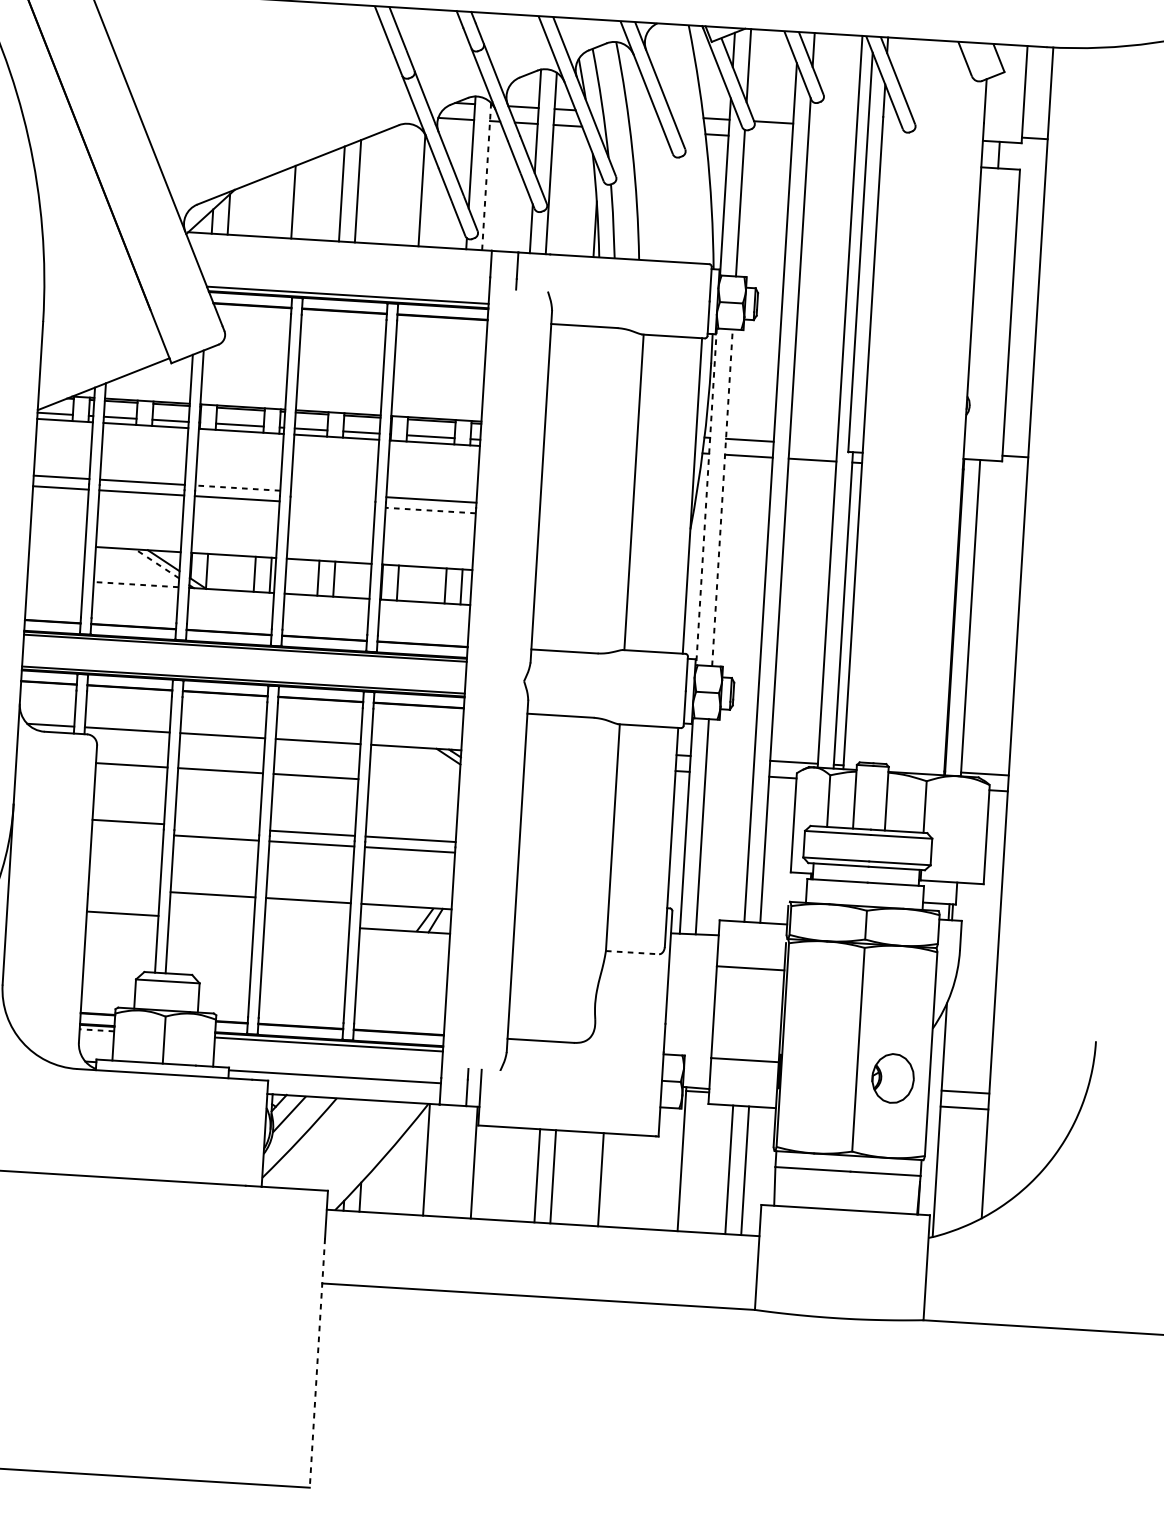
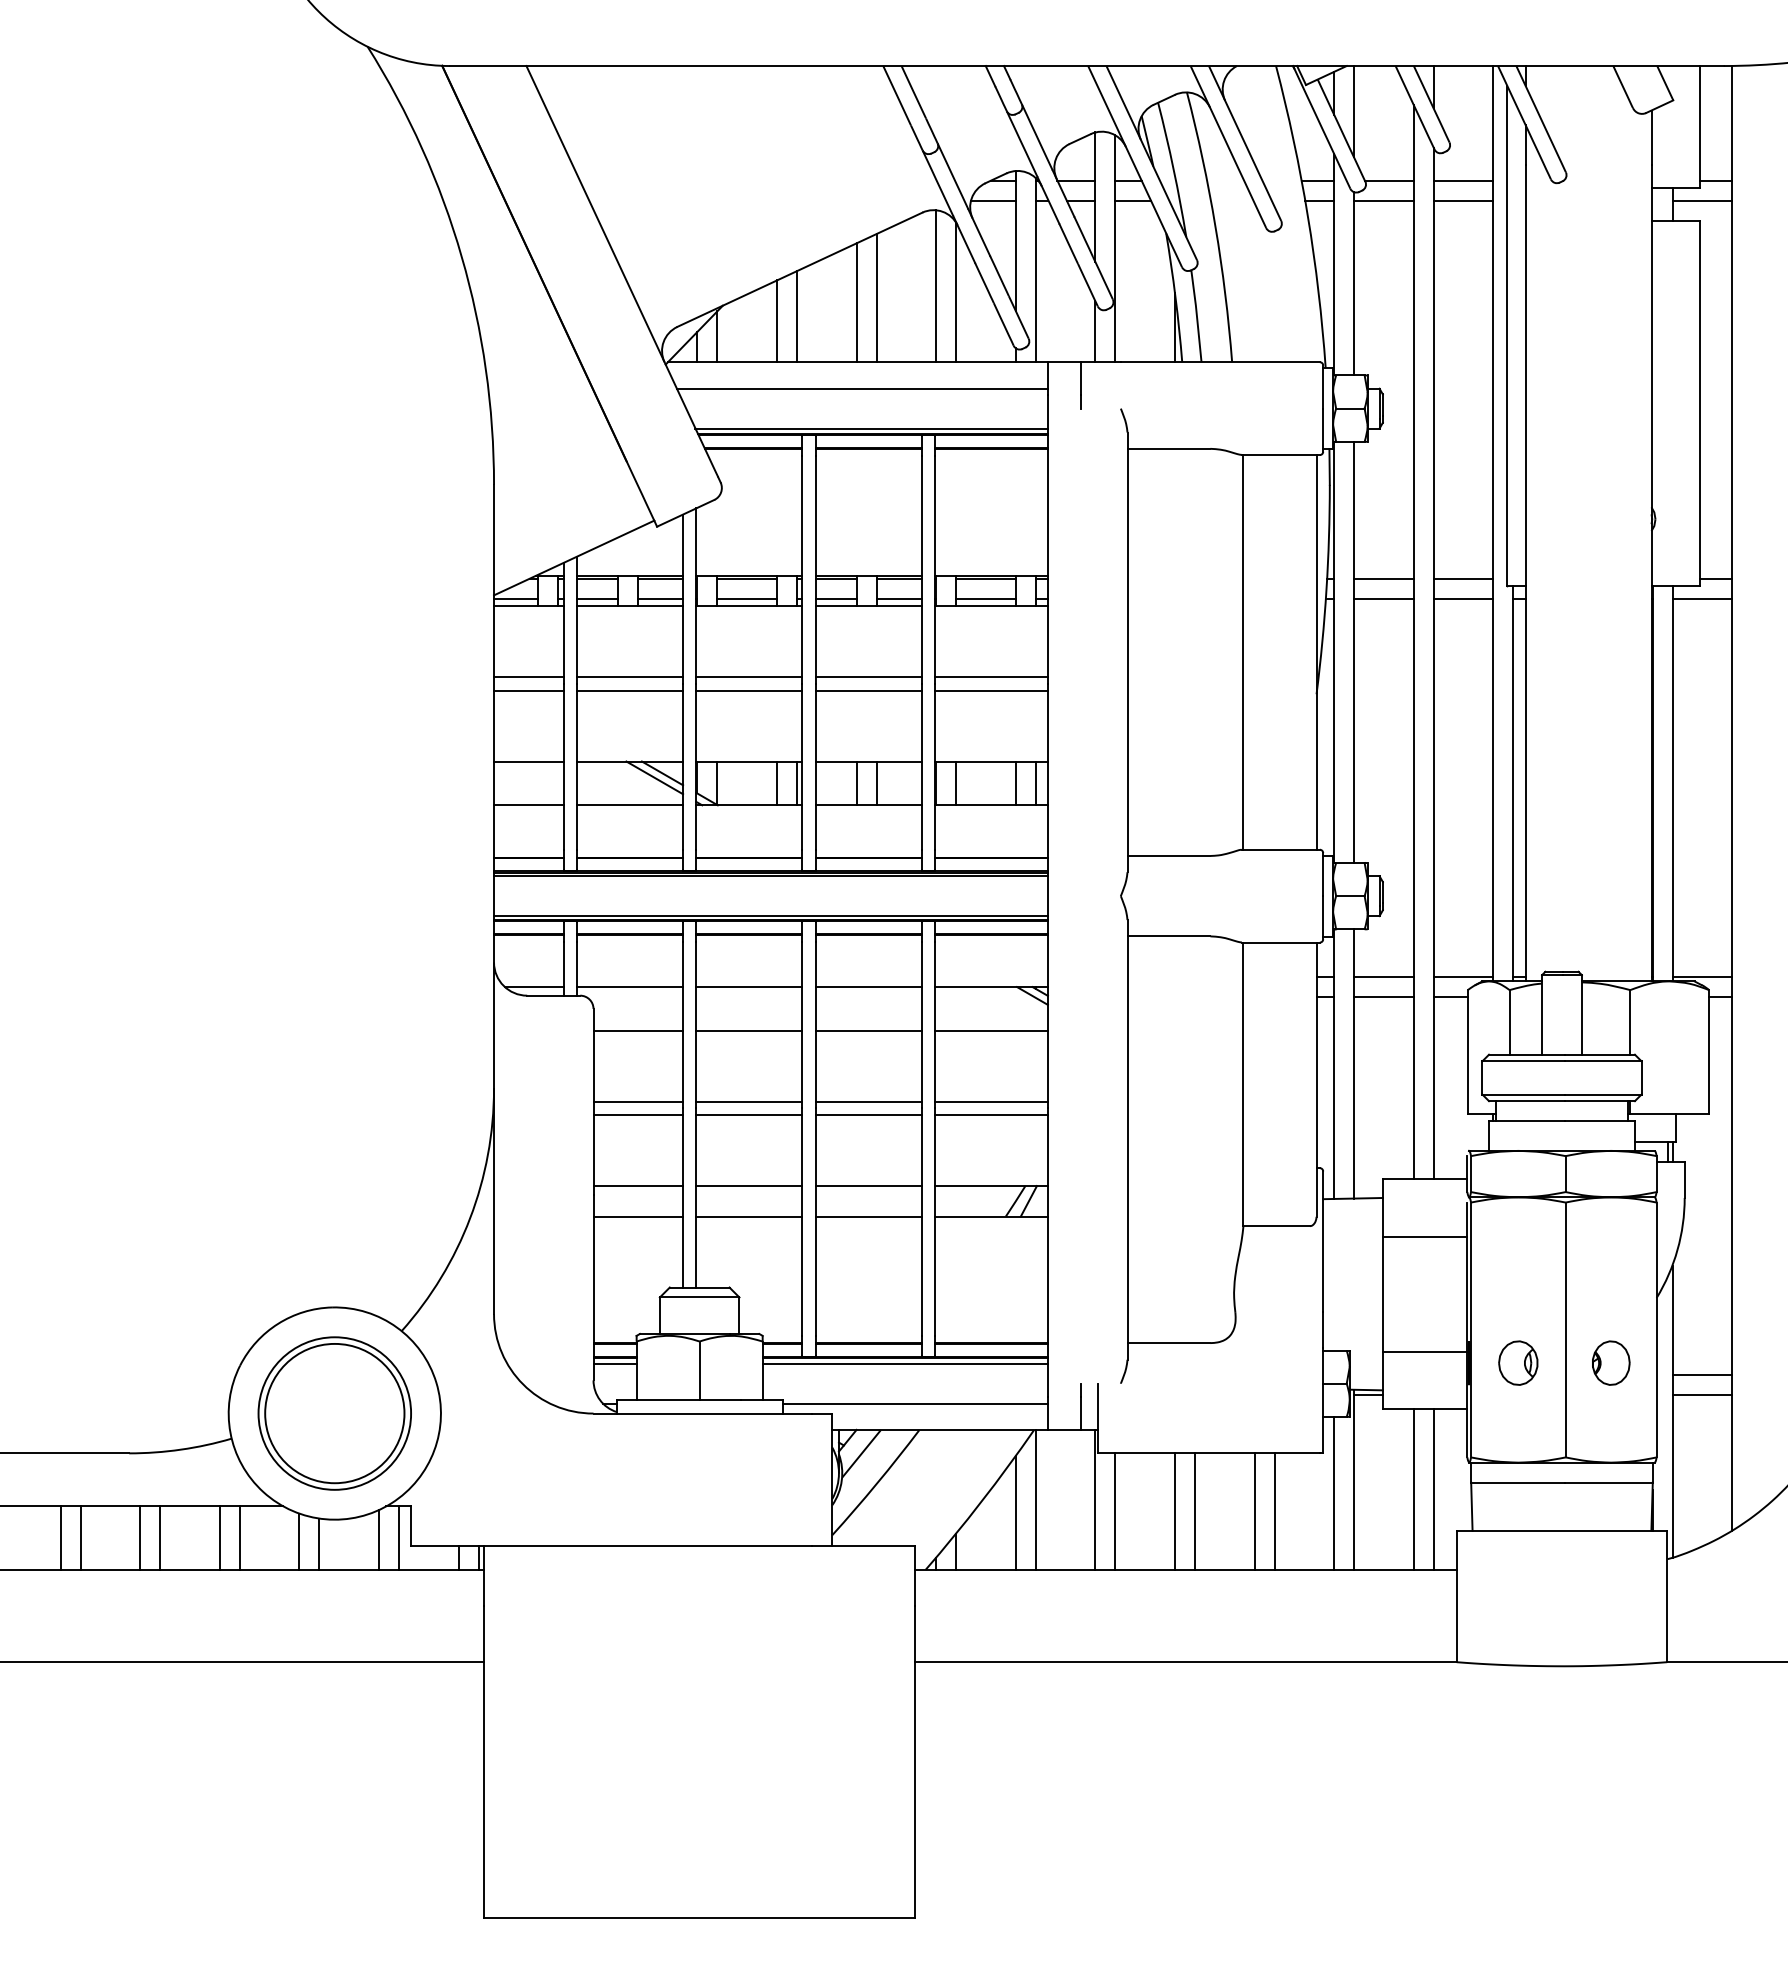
line: (832, 125) -> (1463, 180), added
line: (768, 138) -> (1383, 200), added
line: (831, 141) -> (1463, 200), added
line: (1023, 153) -> (1702, 200), added
line: (486, 176) -> (1035, 269), dashed -> solid
line: (406, 184) -> (936, 286), added
line: (277, 205) -> (777, 321), added
line: (341, 262) -> (861, 388), added
line: (813, 444) -> (1463, 578), added
line: (1003, 471) -> (1702, 598), added
line: (237, 488) -> (748, 677), dashed -> solid
line: (333, 494) -> (868, 677), added
line: (706, 496) -> (1334, 652), dashed -> solid
line: (722, 497) -> (1354, 652), dashed -> solid
line: (332, 504) -> (868, 690), added
line: (430, 510) -> (991, 690), dashed -> solid
line: (57, 544) -> (528, 761), added
line: (157, 563) -> (654, 777), dashed -> solid
line: (55, 579) -> (528, 805), added
line: (135, 584) -> (629, 805), dashed -> solid
line: (730, 758) -> (1383, 976), added
line: (729, 774) -> (1383, 996), added
line: (414, 782) -> (991, 1030), added
line: (217, 827) -> (749, 1101), added
line: (127, 832) -> (638, 1115), added
line: (124, 889) -> (638, 1186), added
line: (211, 919) -> (749, 1216), added
line: (306, 924) -> (868, 1216), added
line: (633, 952) -> (1277, 1226), dashed -> solid
line: (97, 1030) -> (615, 1363), dashed -> solid
part: (819, 1073) -> (1518, 1362), added
part: (893, 1077) -> (1611, 1362), size x0.71
line: (409, 1168) -> (1015, 1512), added
line: (665, 1168) -> (1334, 1492), added
line: (489, 1172) -> (1115, 1511), added
line: (616, 1180) -> (1274, 1511), added
line: (317, 1362) -> (915, 1761), dashed -> solid

